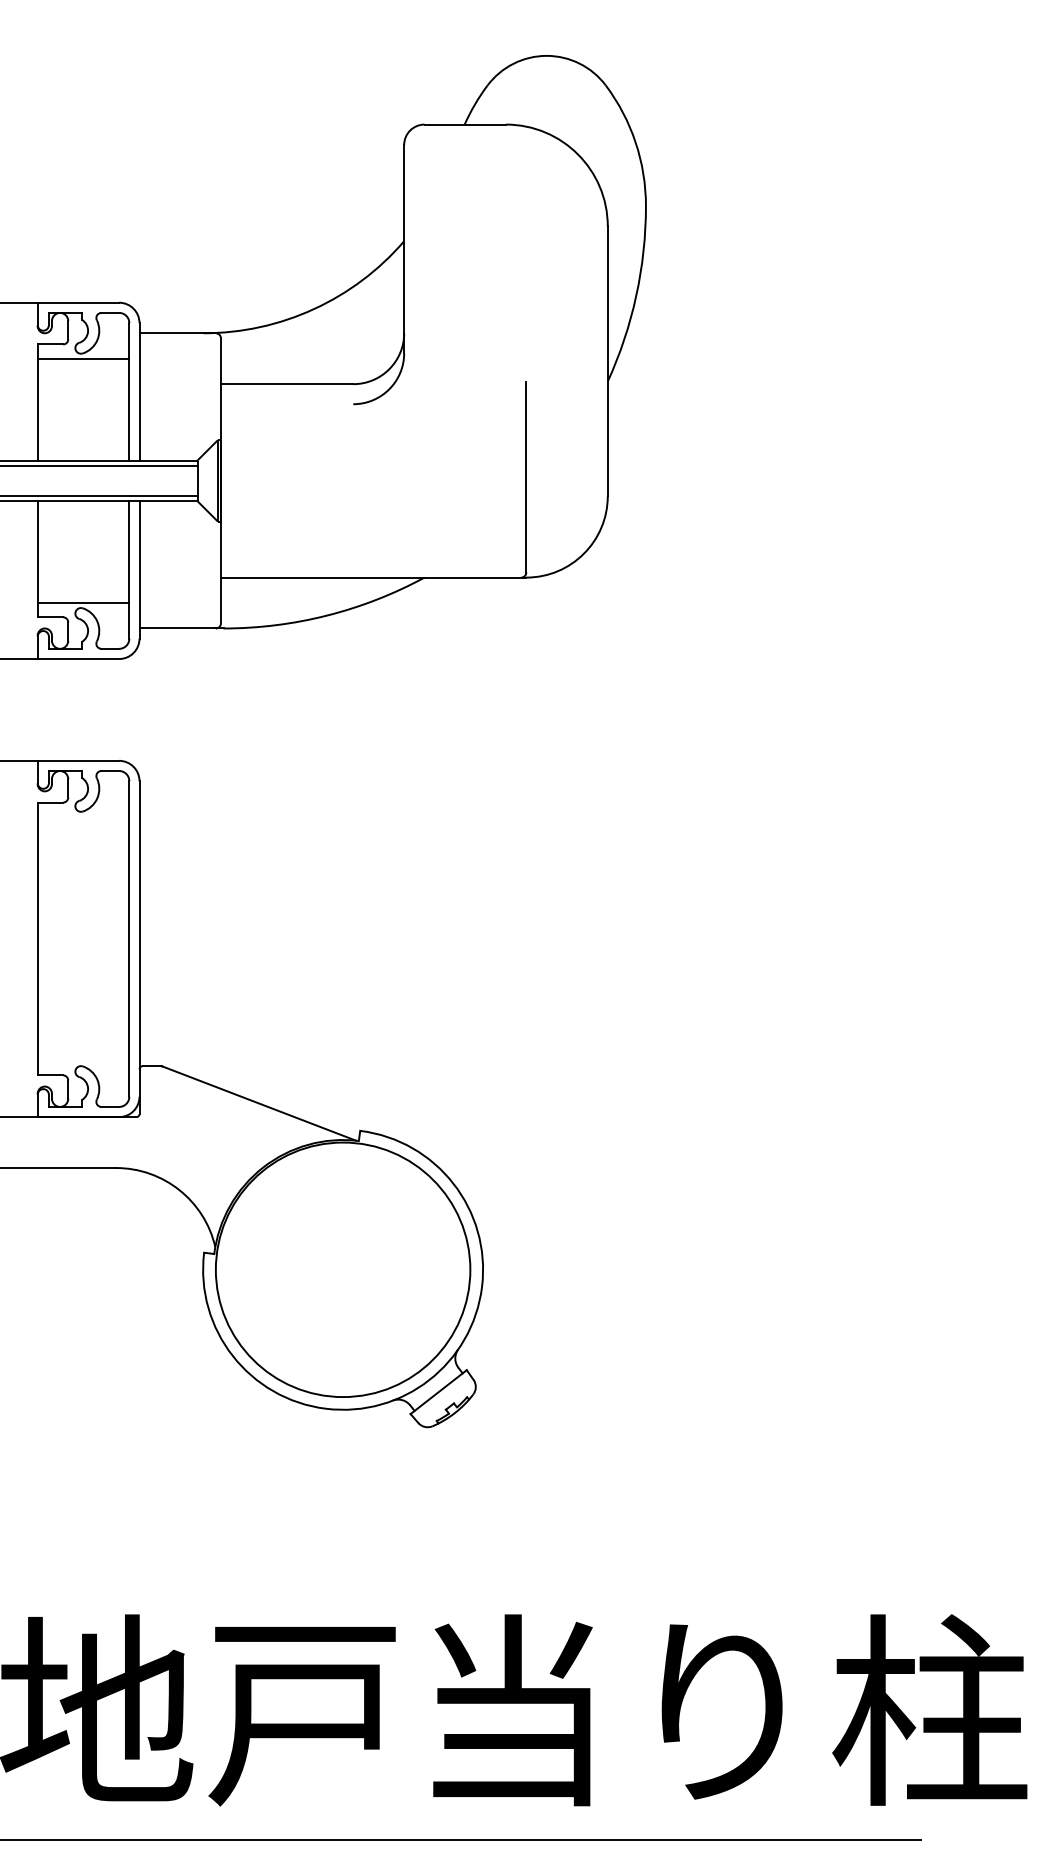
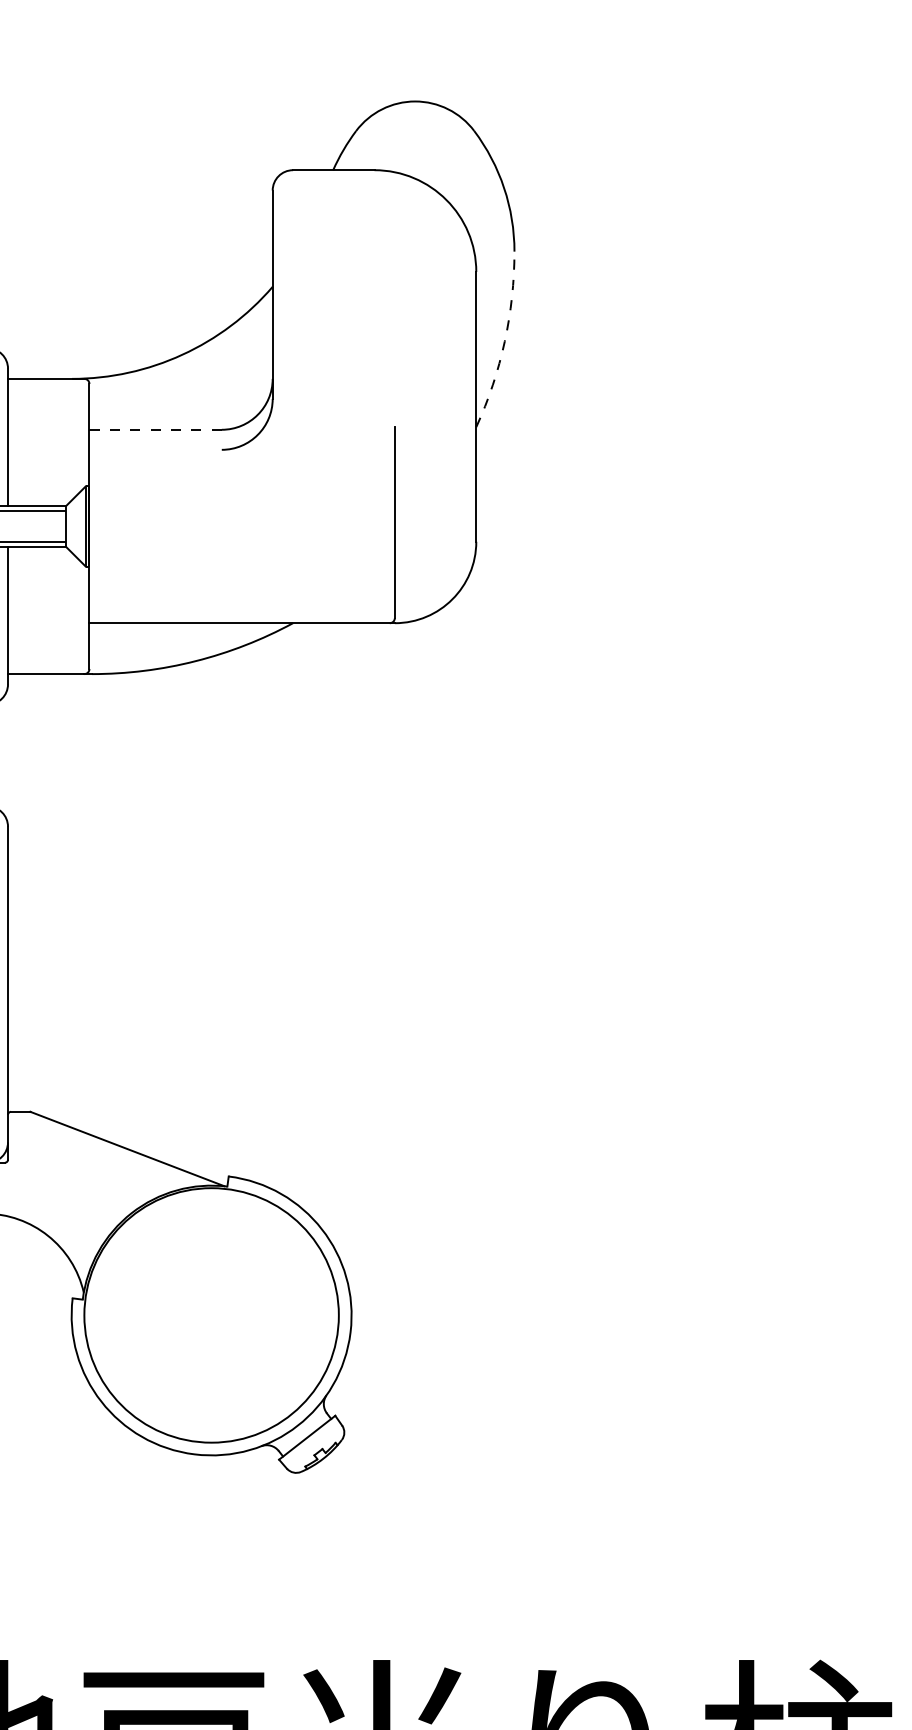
arc: (636, 295) -> (505, 341), solid -> dashed
line: (287, 384) -> (156, 430), solid -> dashed

